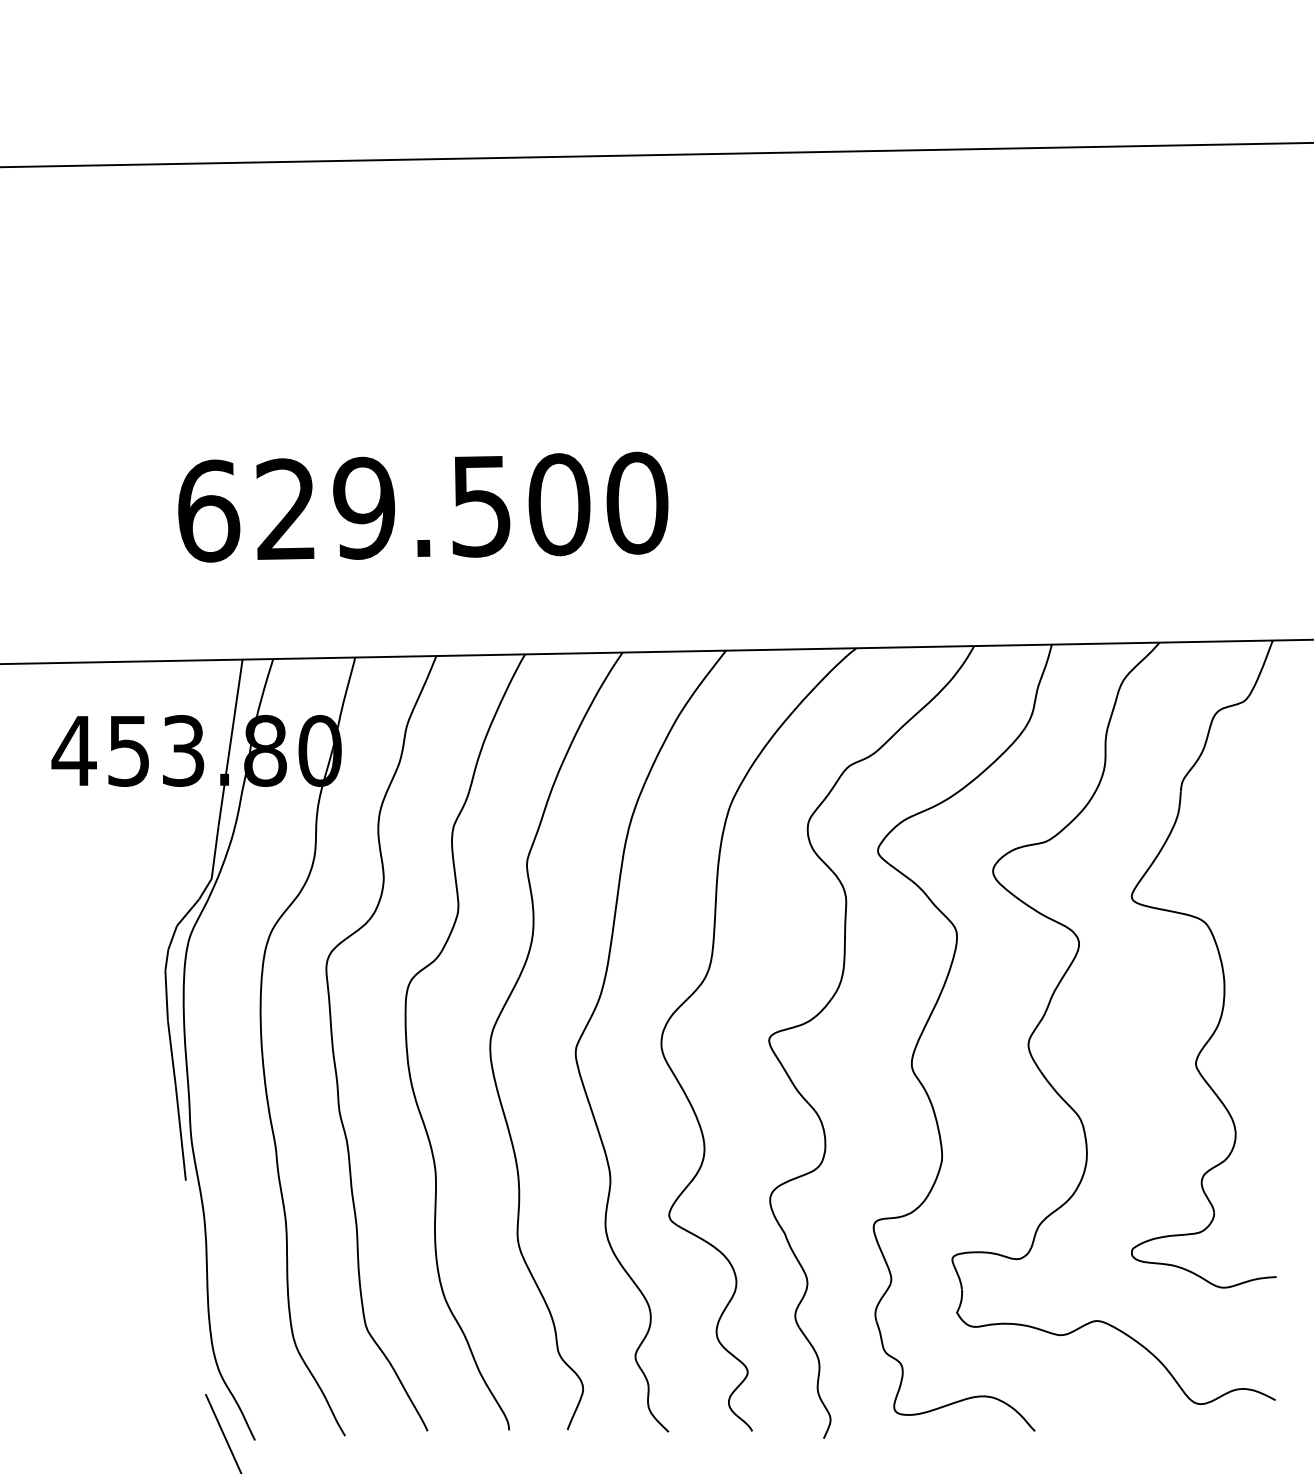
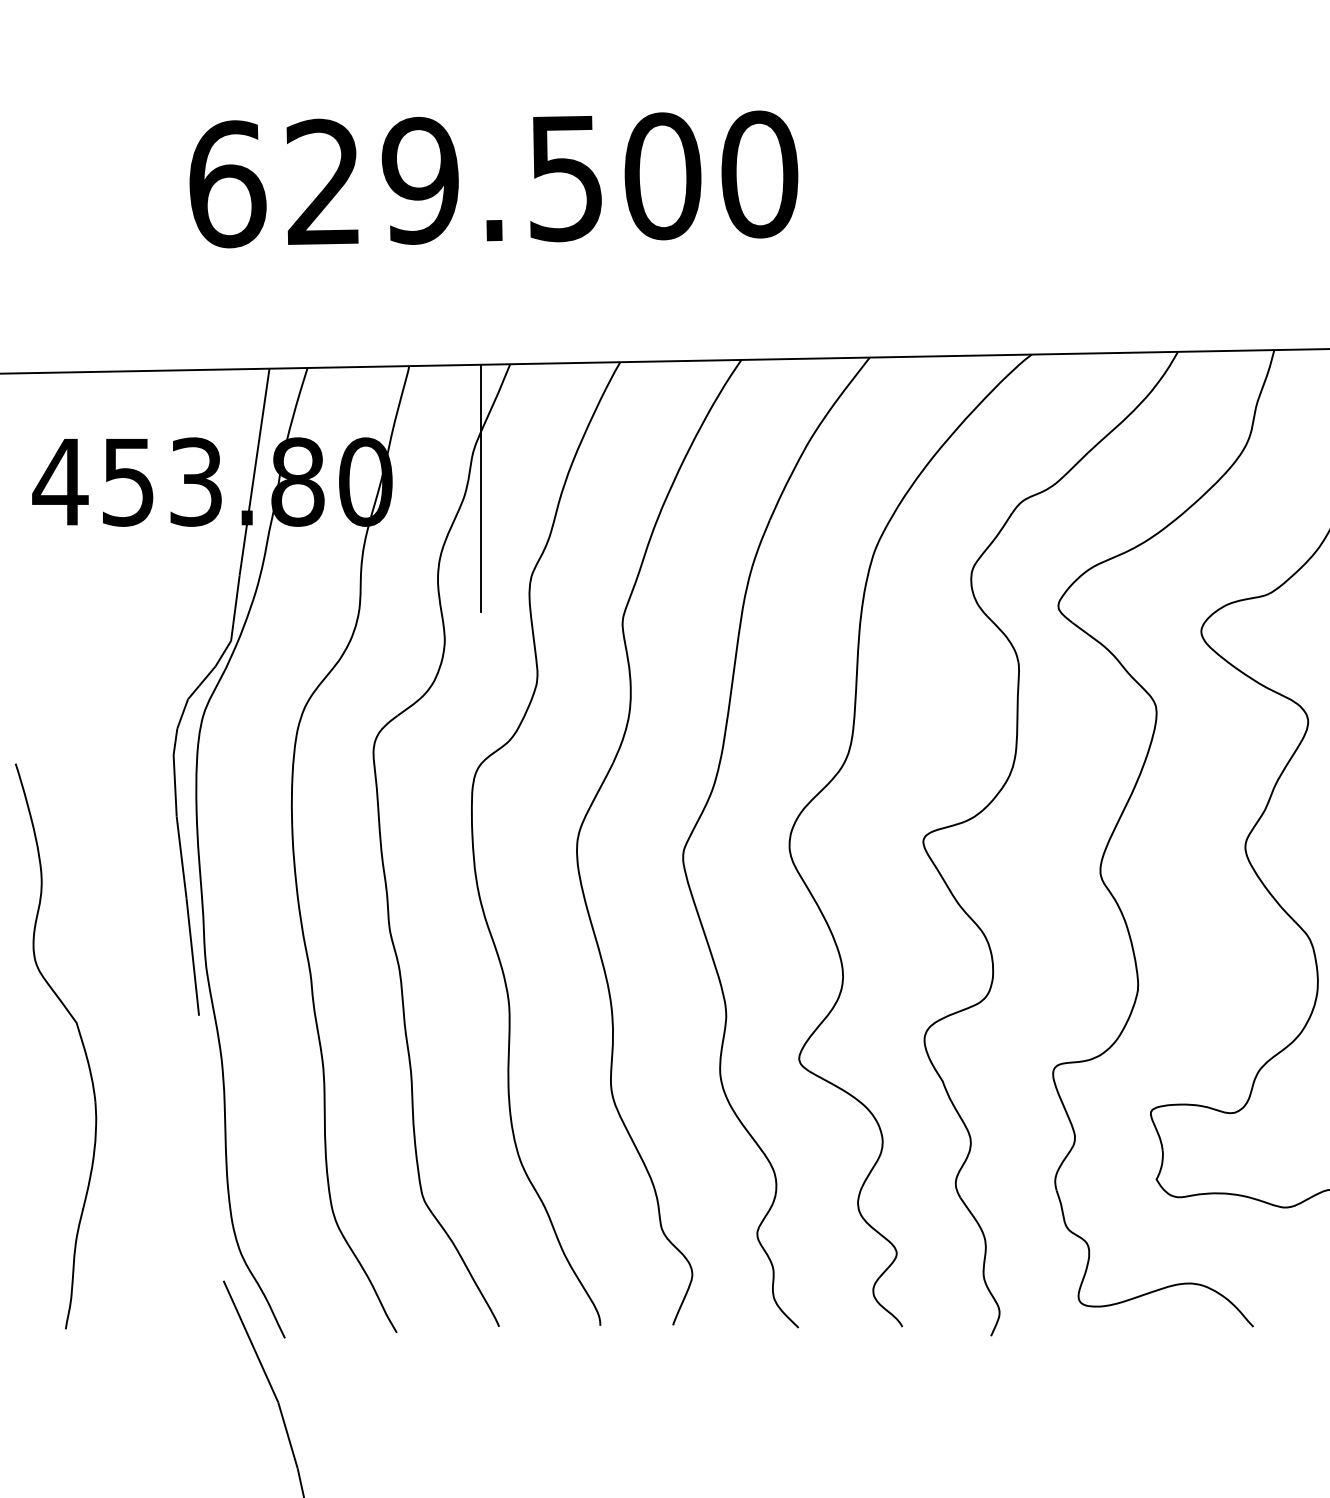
line: (412, 755) -> (480, 487), added
part: (90, 1201) -> (80, 1041), added

